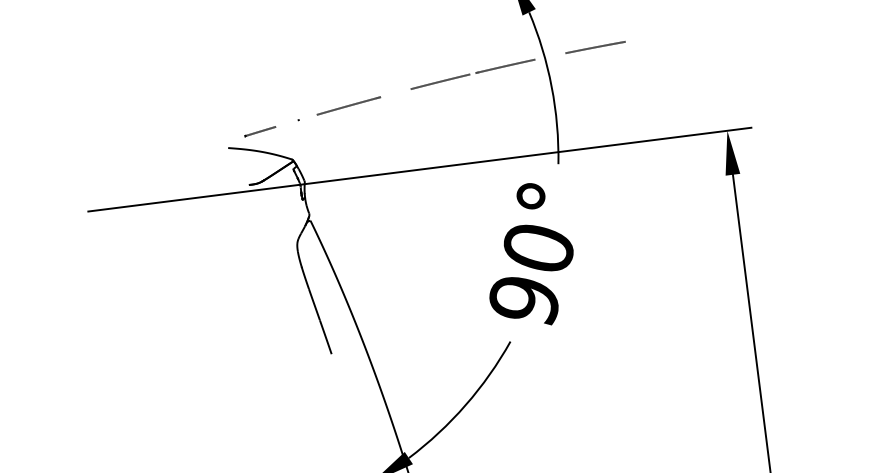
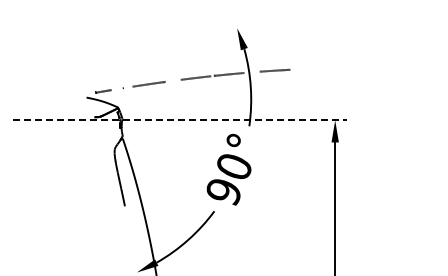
line: (420, 169) -> (180, 120), solid -> dashed

